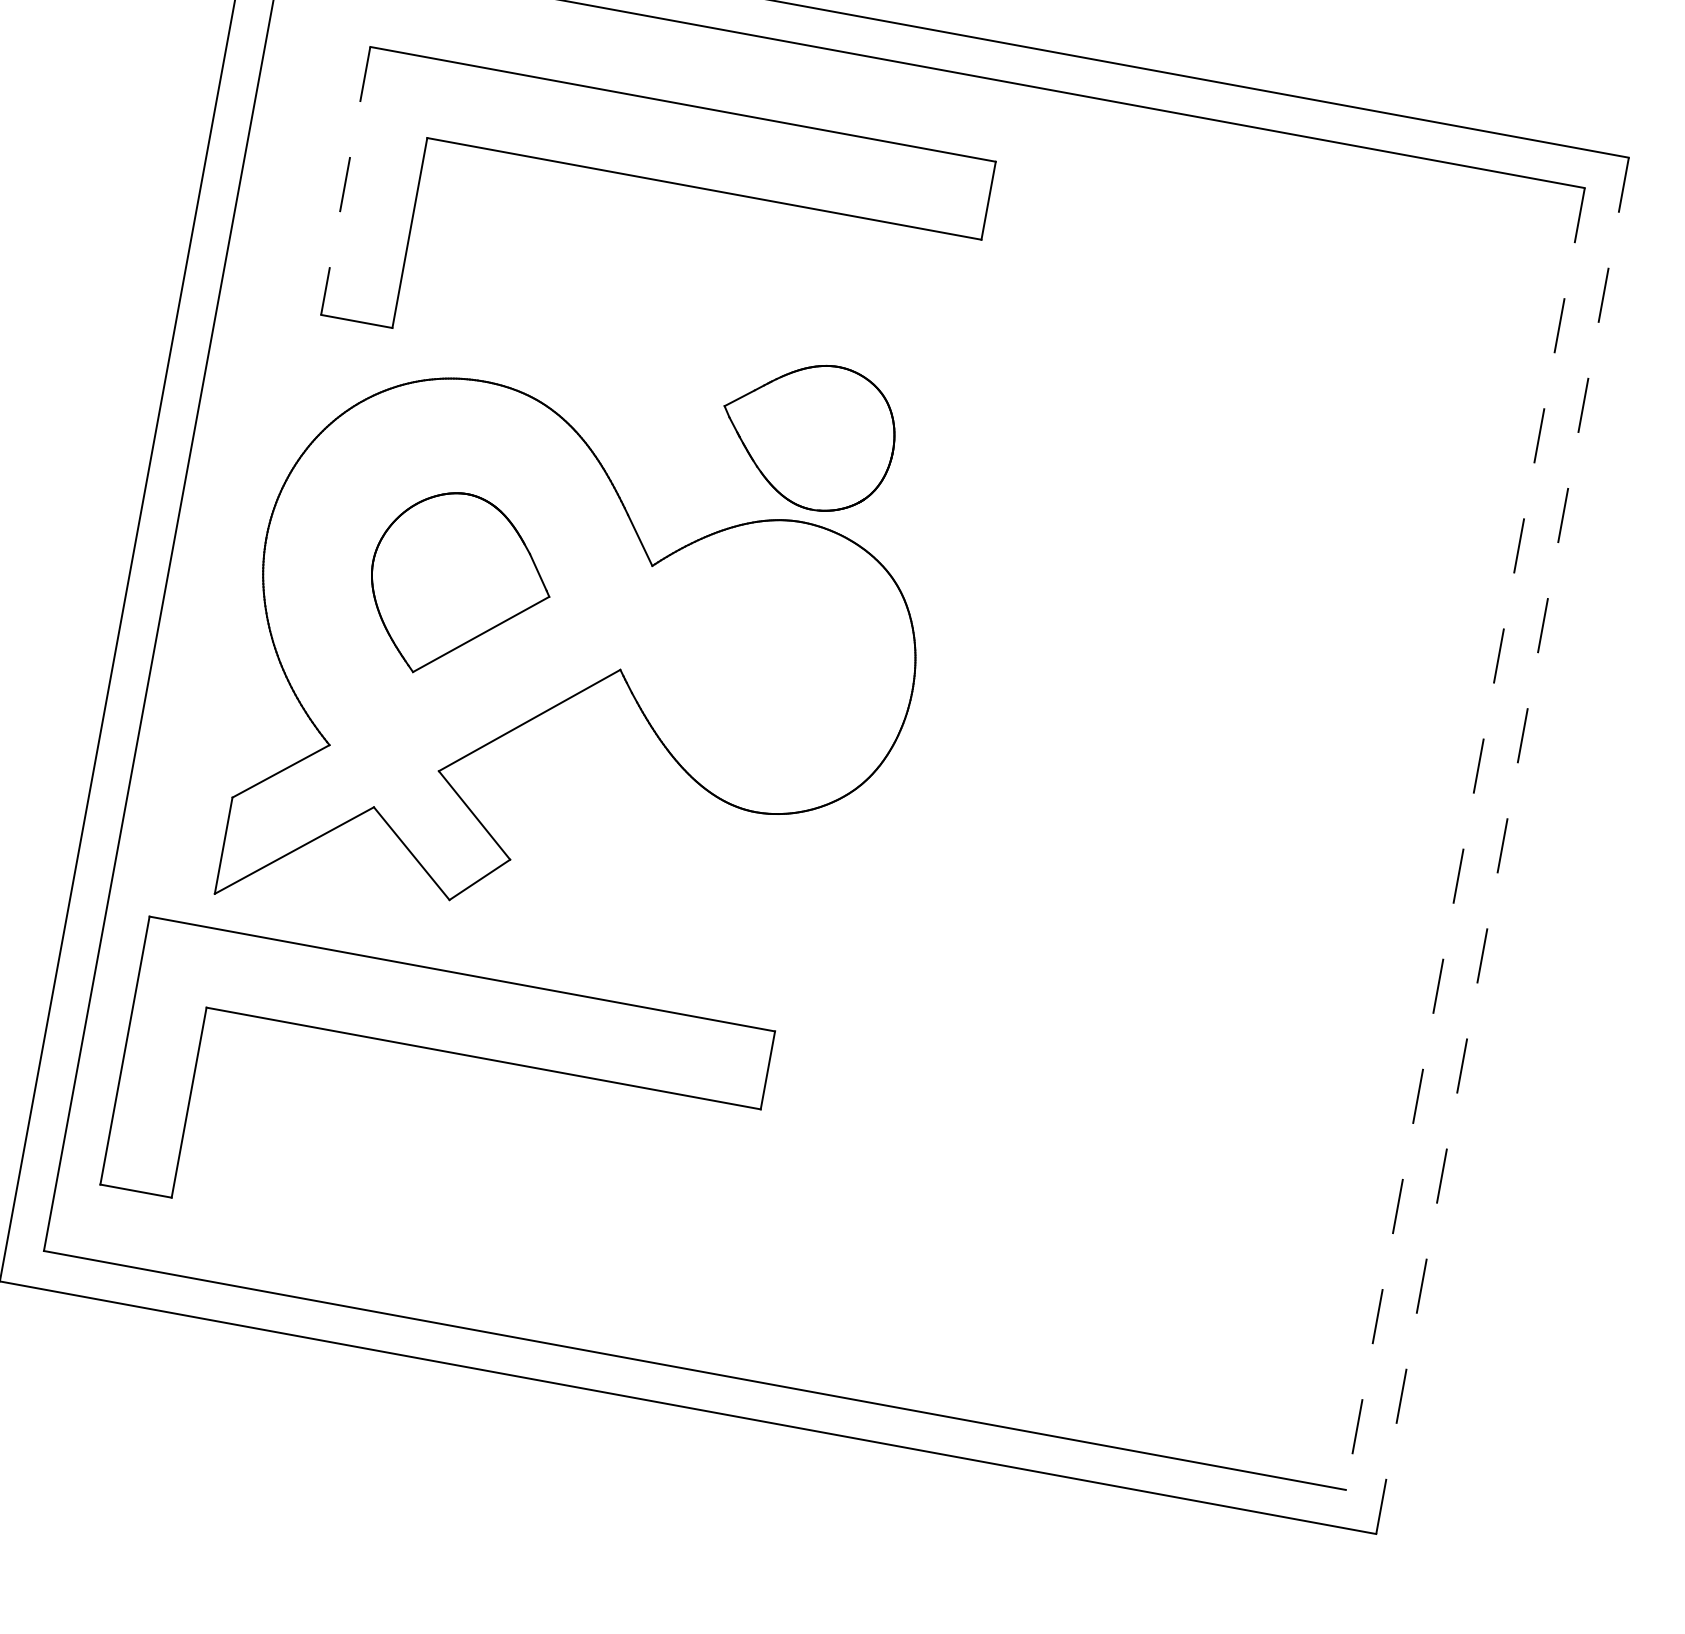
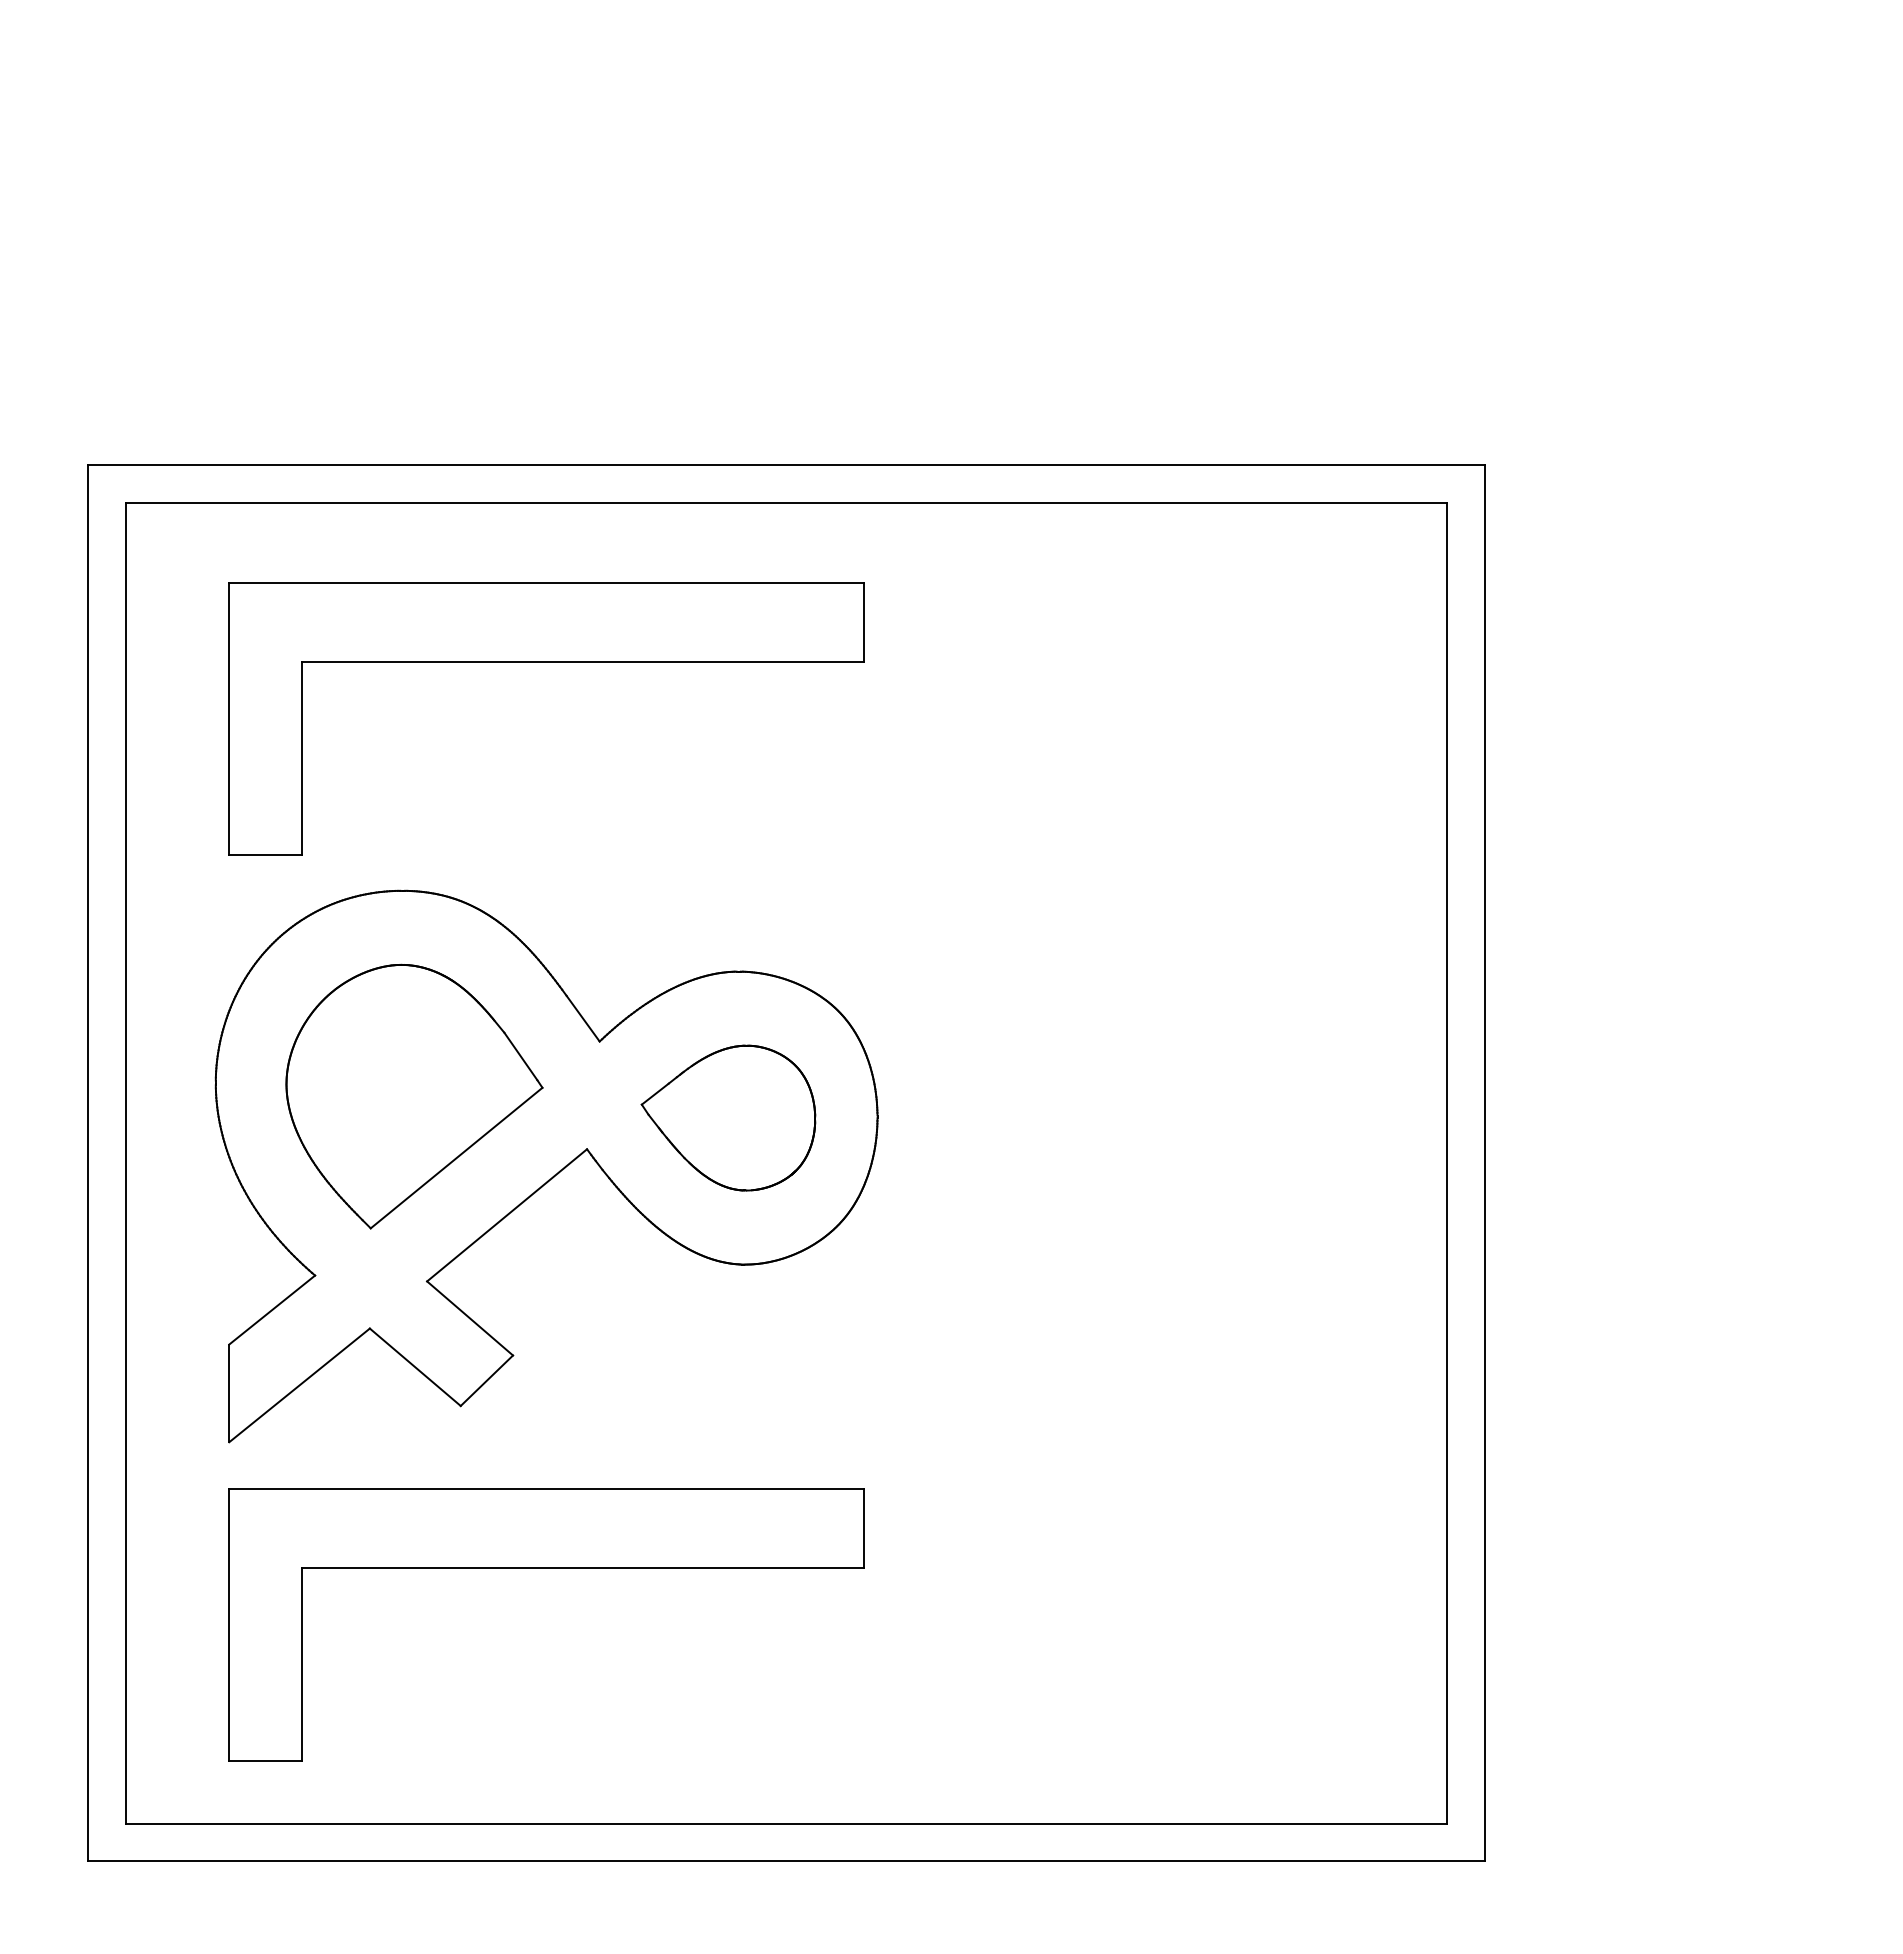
line: (345, 180) -> (229, 718), dashed -> solid
part: (807, 434) -> (728, 1117), moved
part: (459, 586) -> (414, 1096), size x1.43
line: (1464, 839) -> (1446, 1163), dashed -> solid
line: (1502, 846) -> (1484, 1163), dashed -> solid
part: (447, 1052) -> (546, 1568), moved

